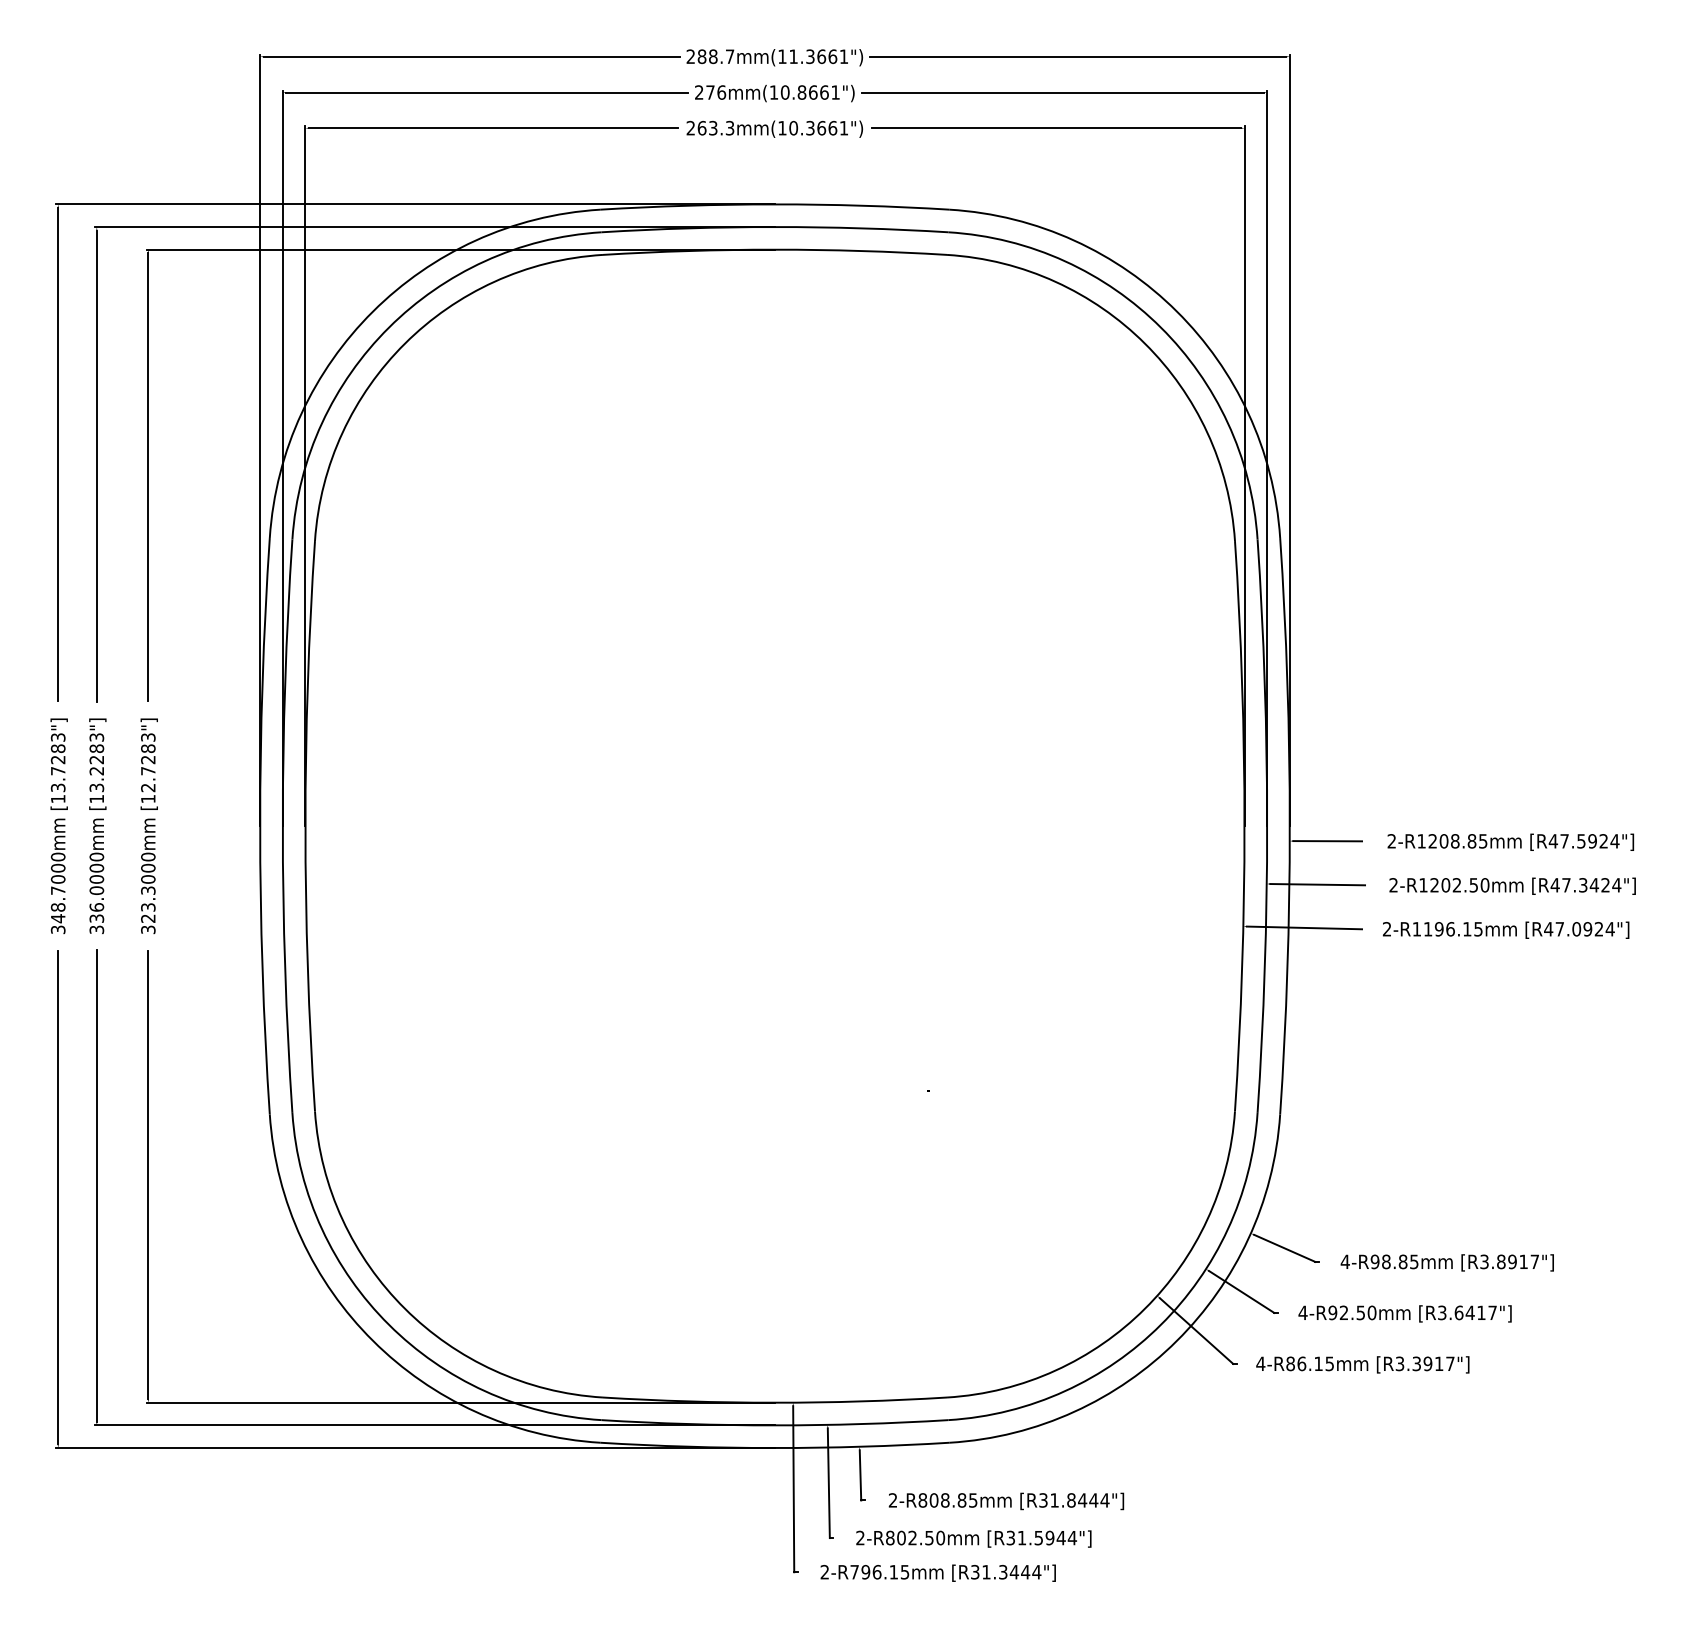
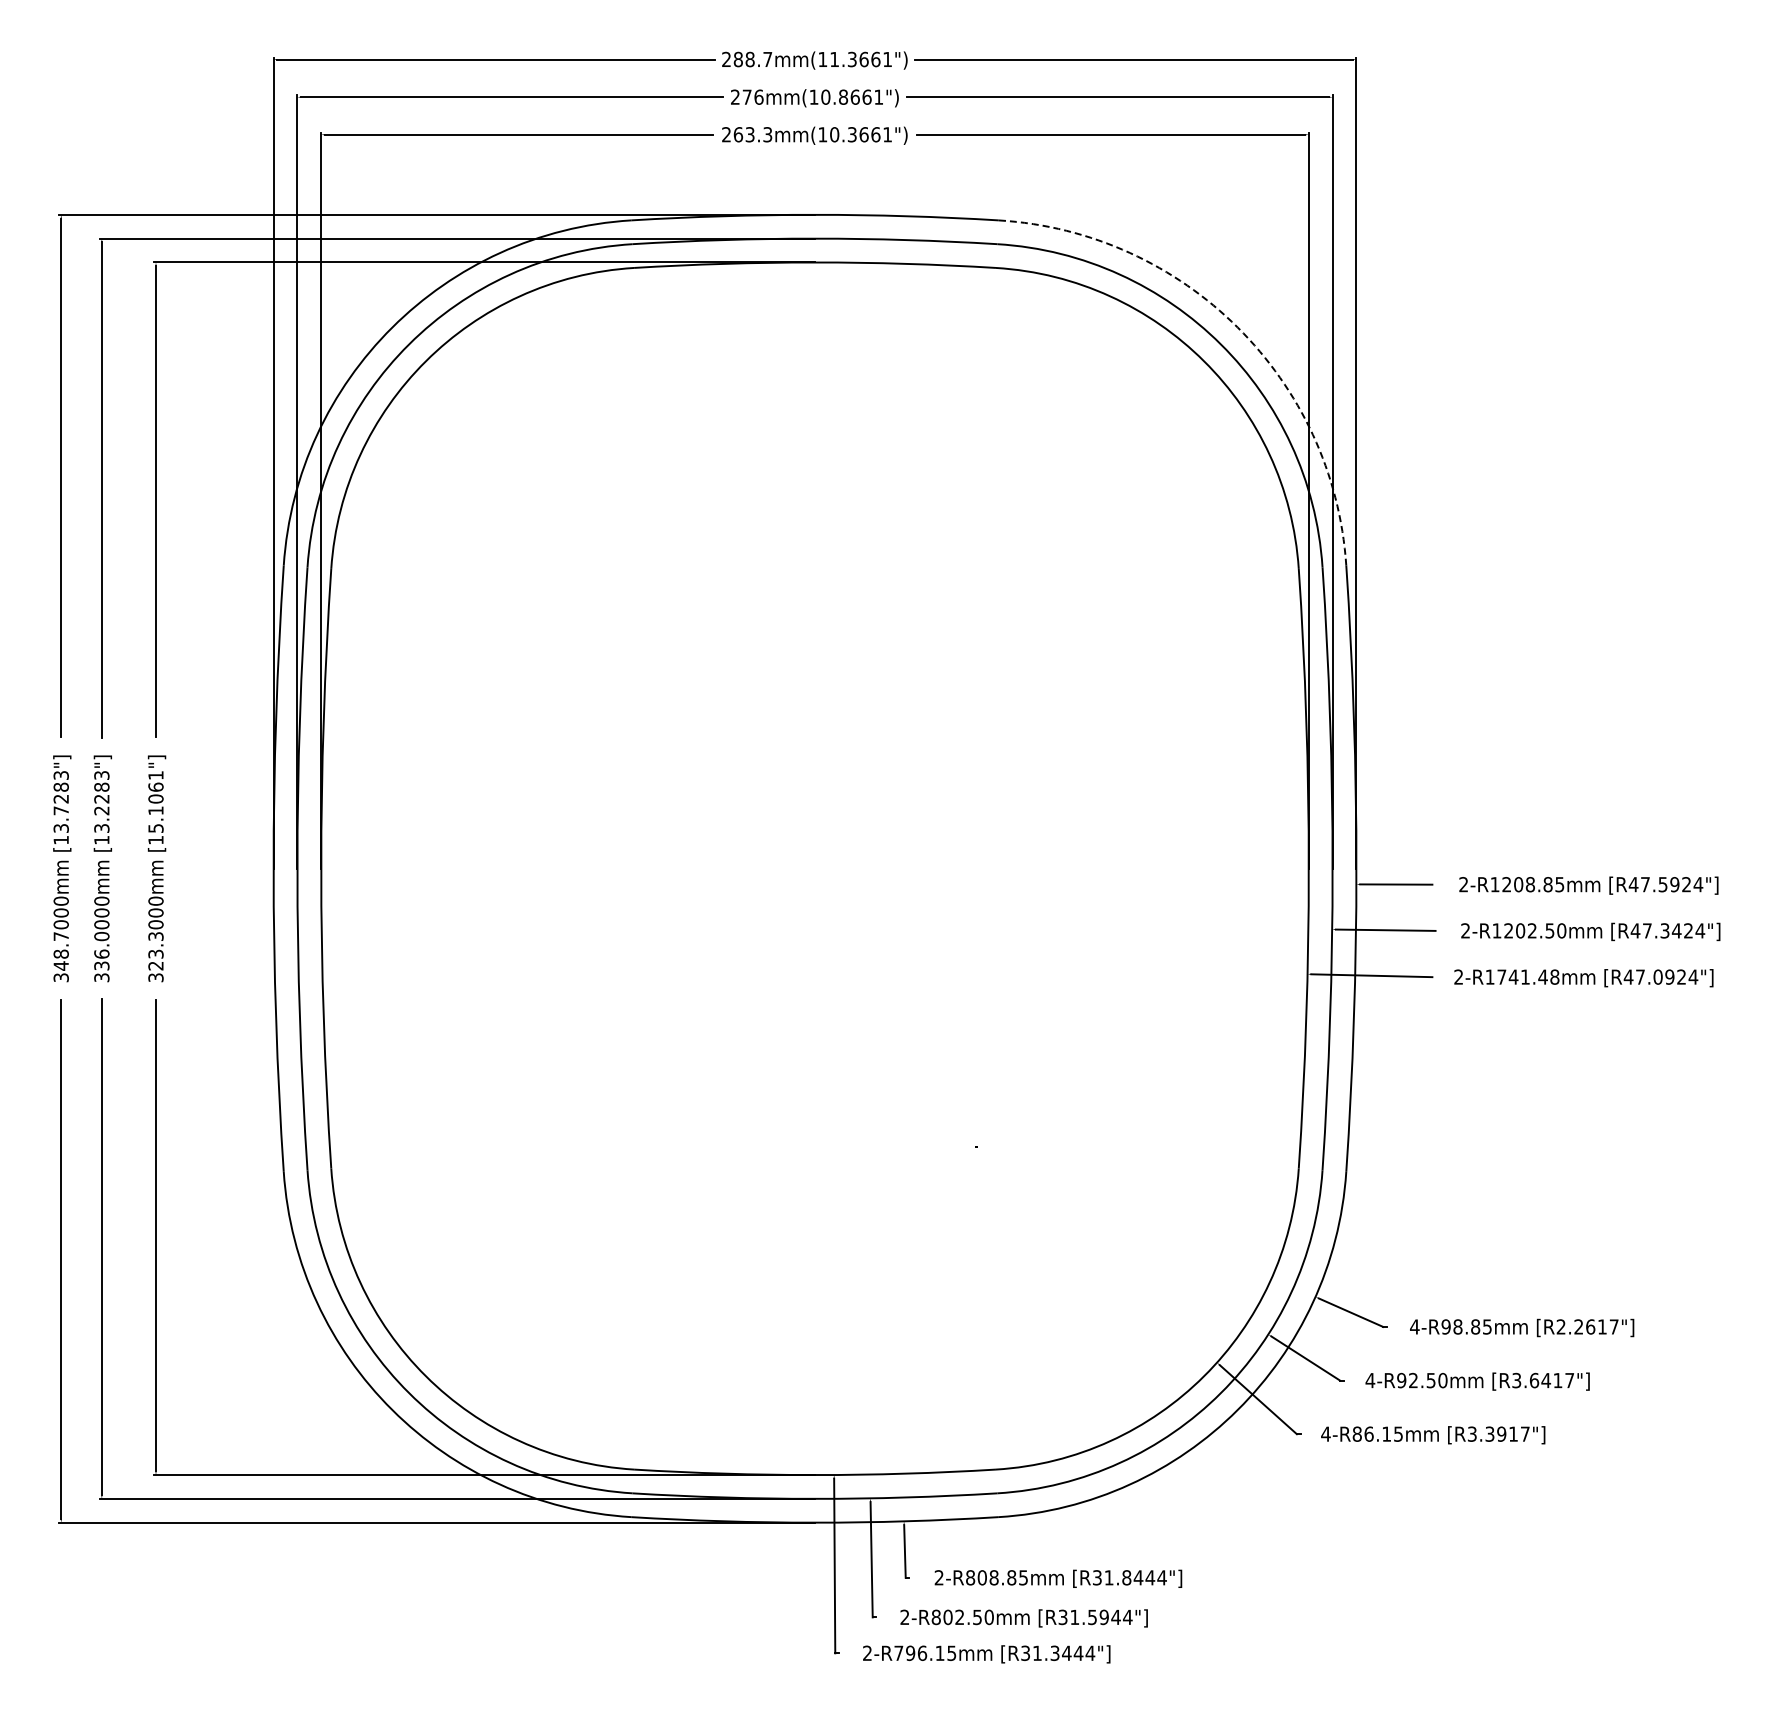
arc: (1176, 311) -> (1237, 327), solid -> dashed
text: (147, 762) -> (155, 801), [12.7283"] -> [15.1061"]
text: (1453, 928) -> (1528, 976), 2-R1196.15mm -> 2-R1741.48mm
text: (1498, 1261) -> (1575, 1326), [R3.8917"] -> [R2.2617"]

